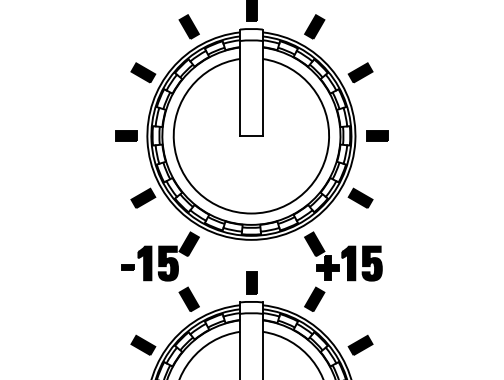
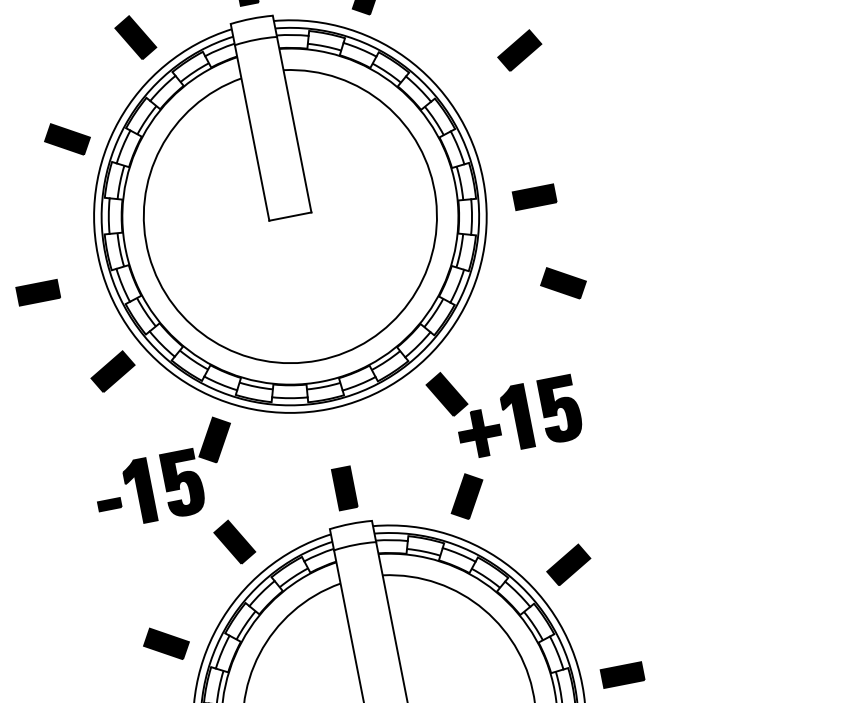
part: (360, 72) -> (519, 49), moved
part: (126, 135) -> (38, 292), moved
part: (377, 135) -> (534, 196), moved
part: (360, 197) -> (562, 281), moved

